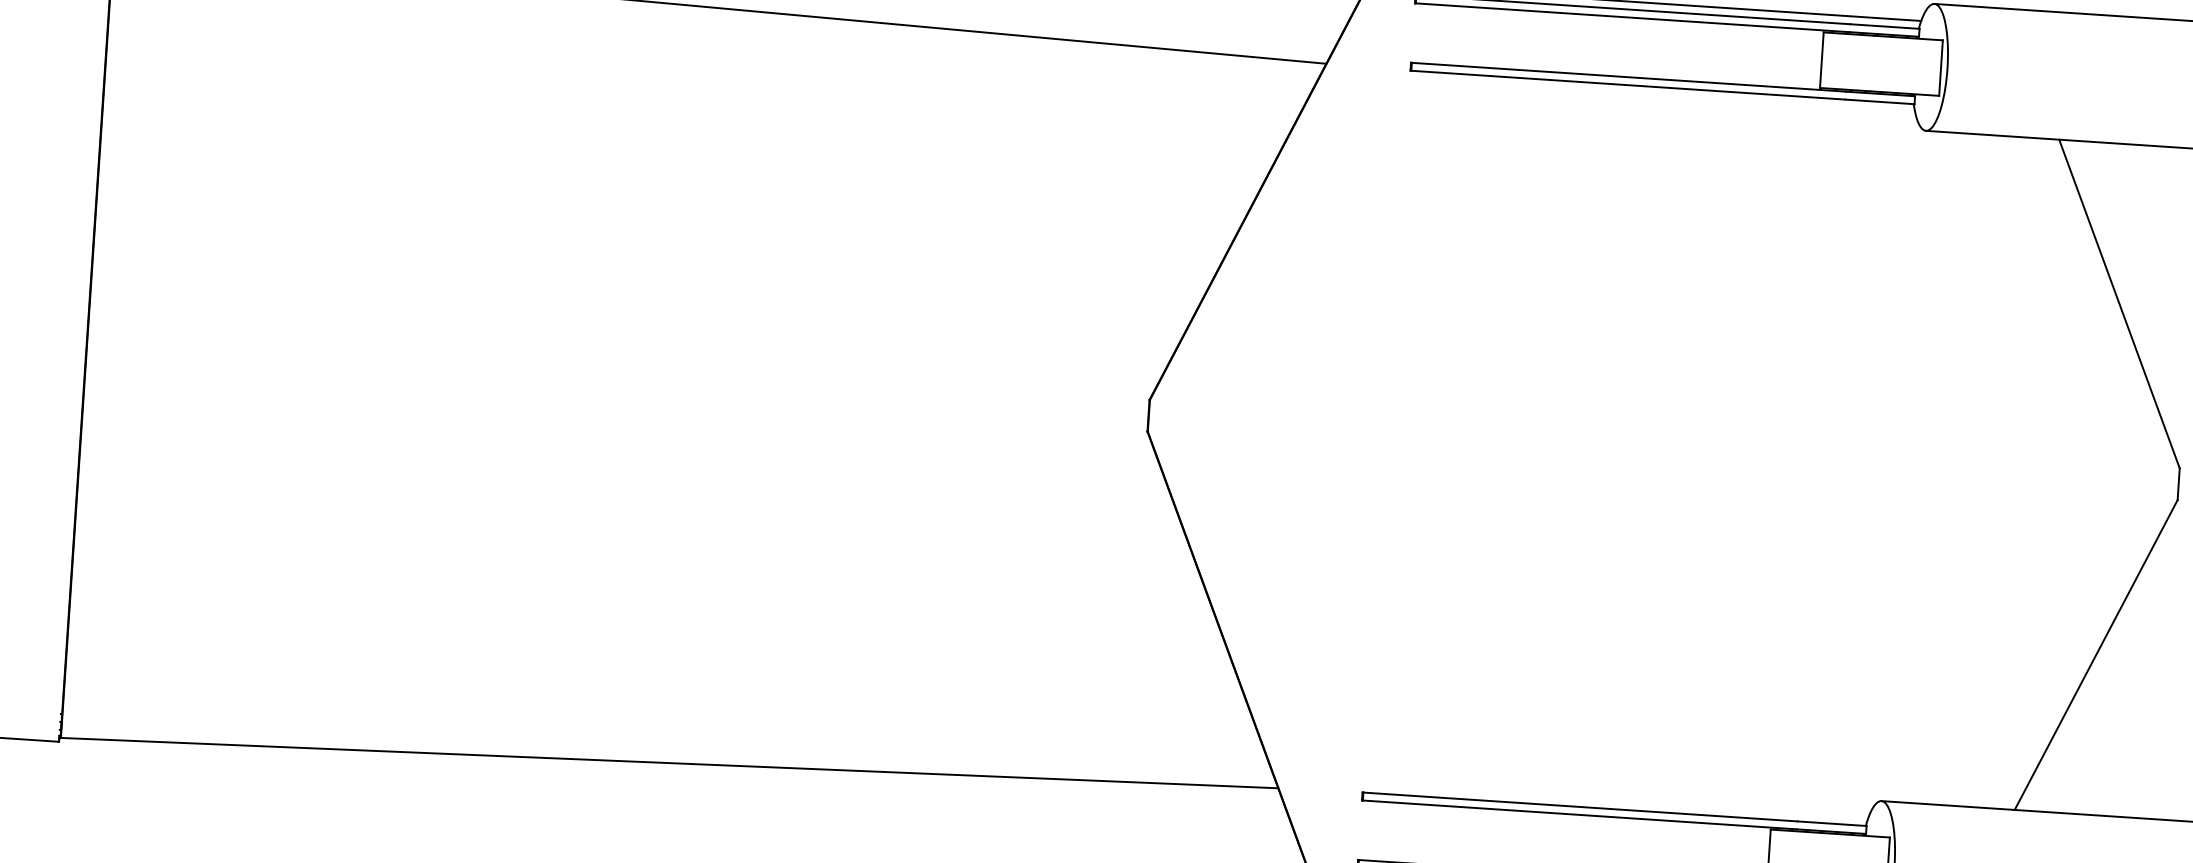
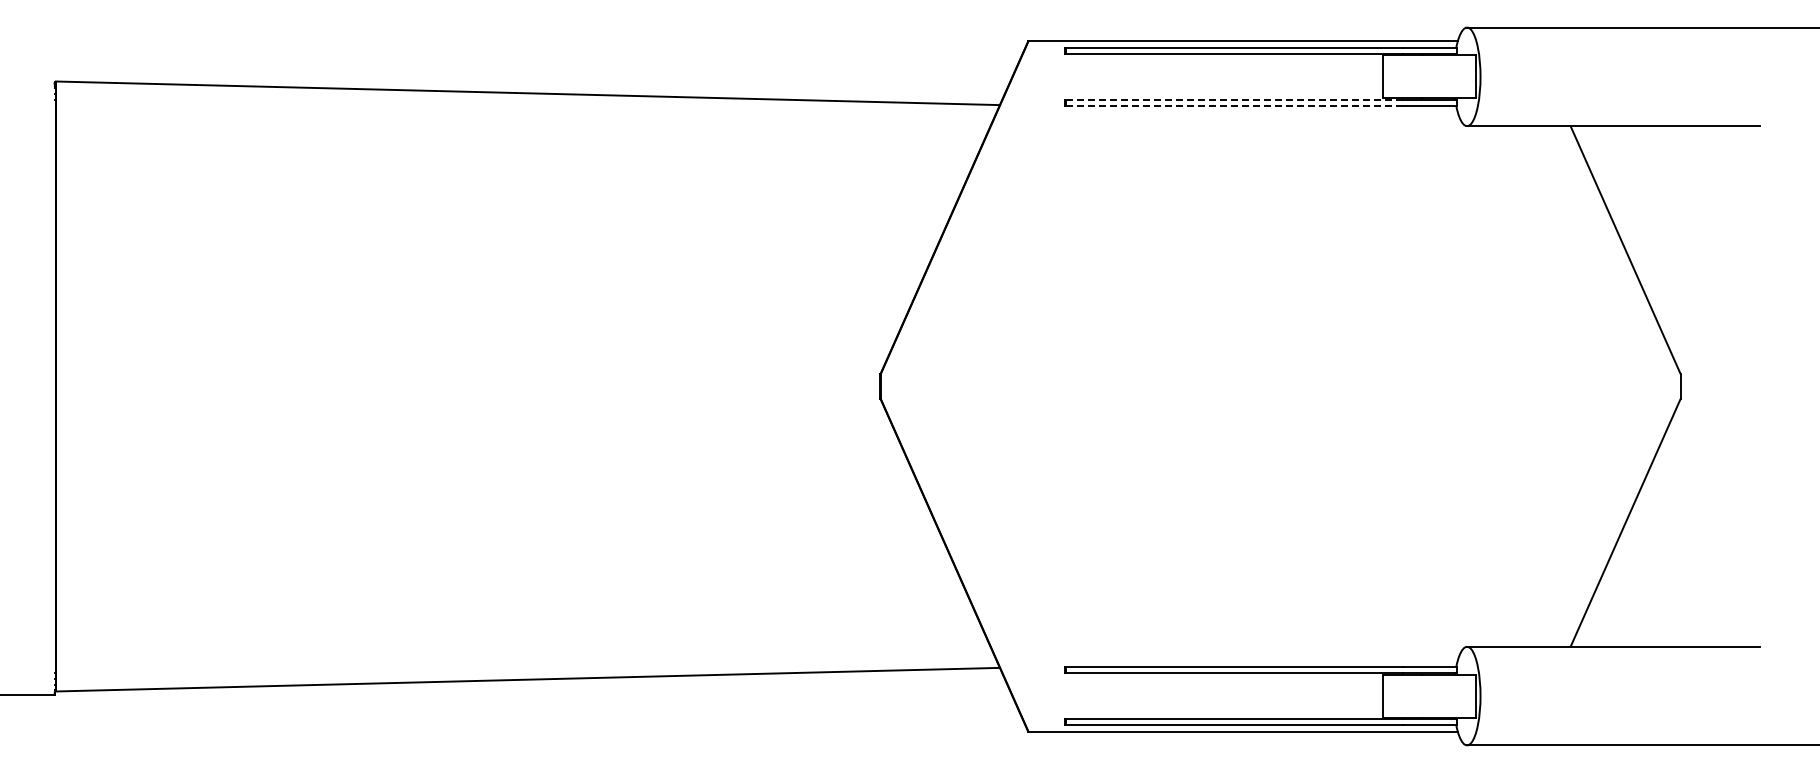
line: (1628, 76) -> (1234, 99), solid -> dashed
line: (1628, 85) -> (1234, 106), solid -> dashed

